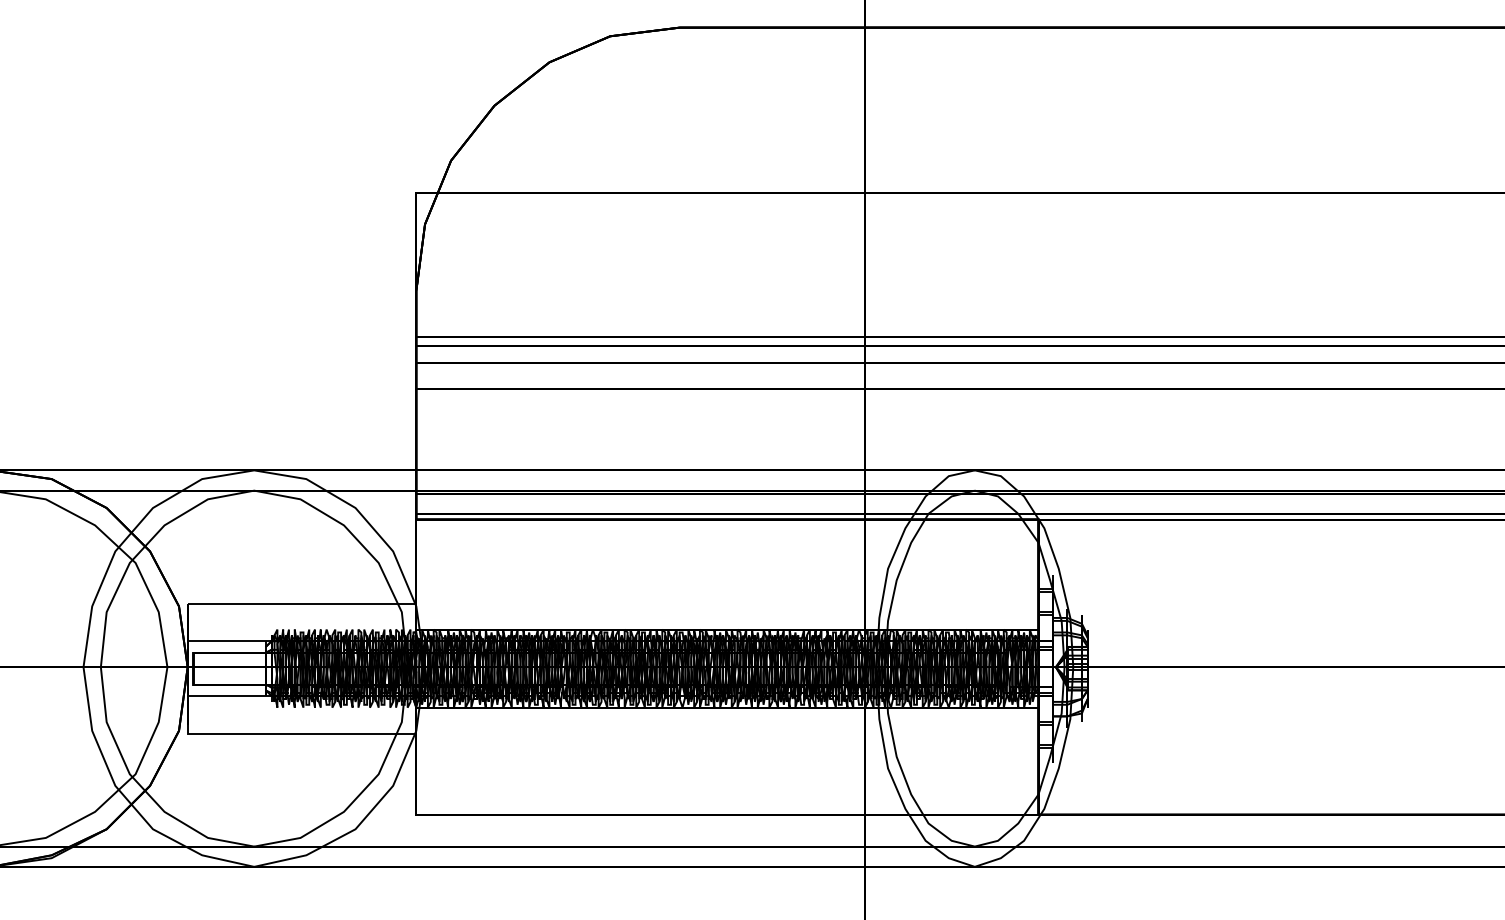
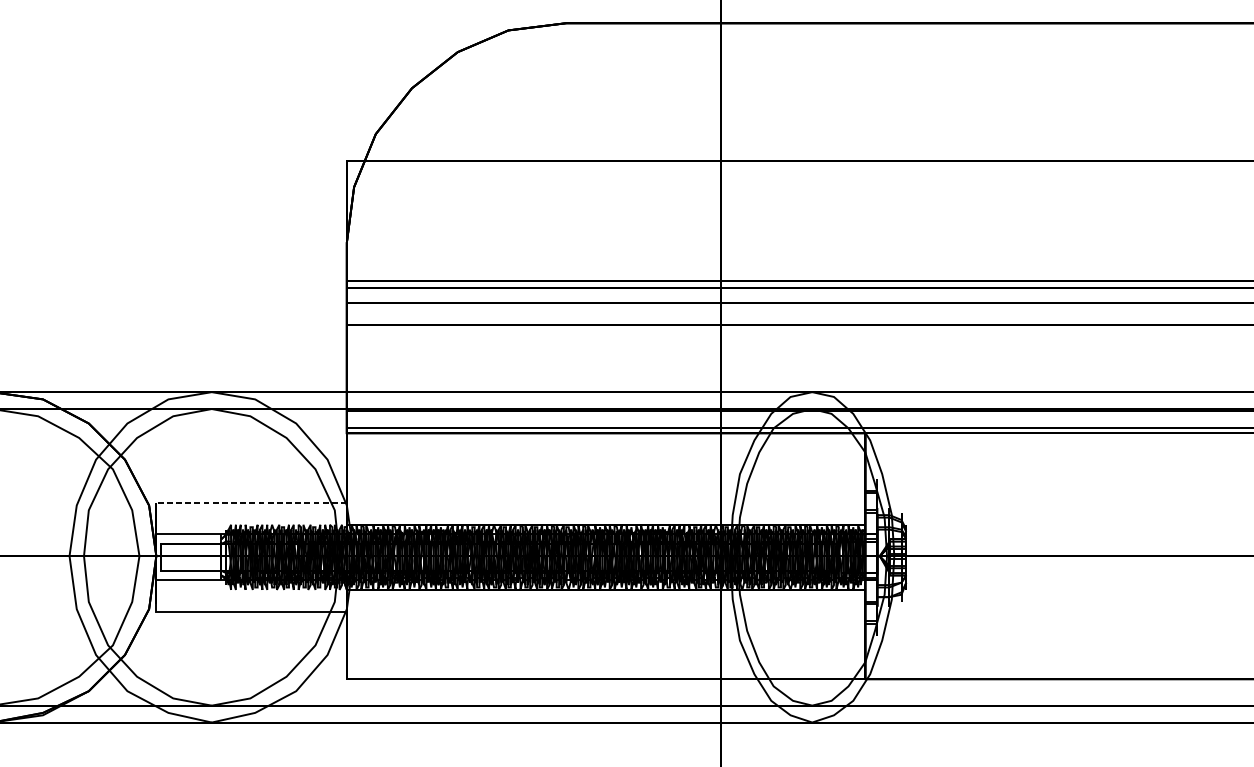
line: (301, 603) -> (251, 503), solid -> dashed

